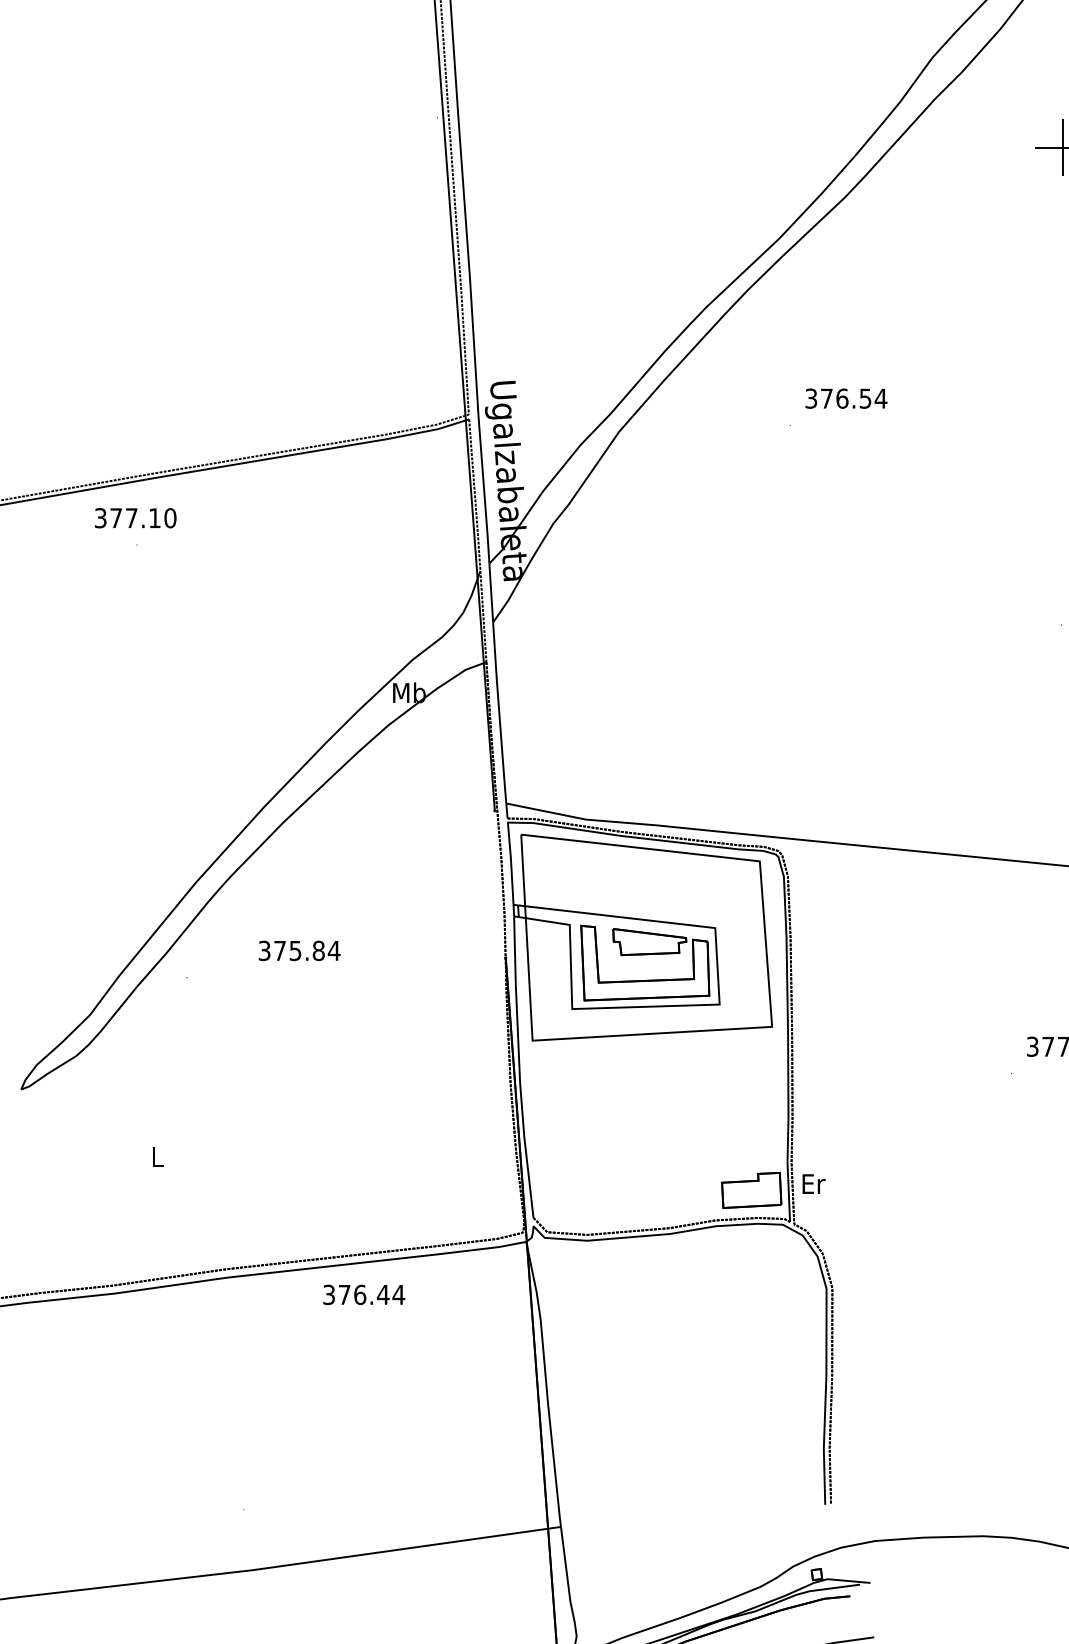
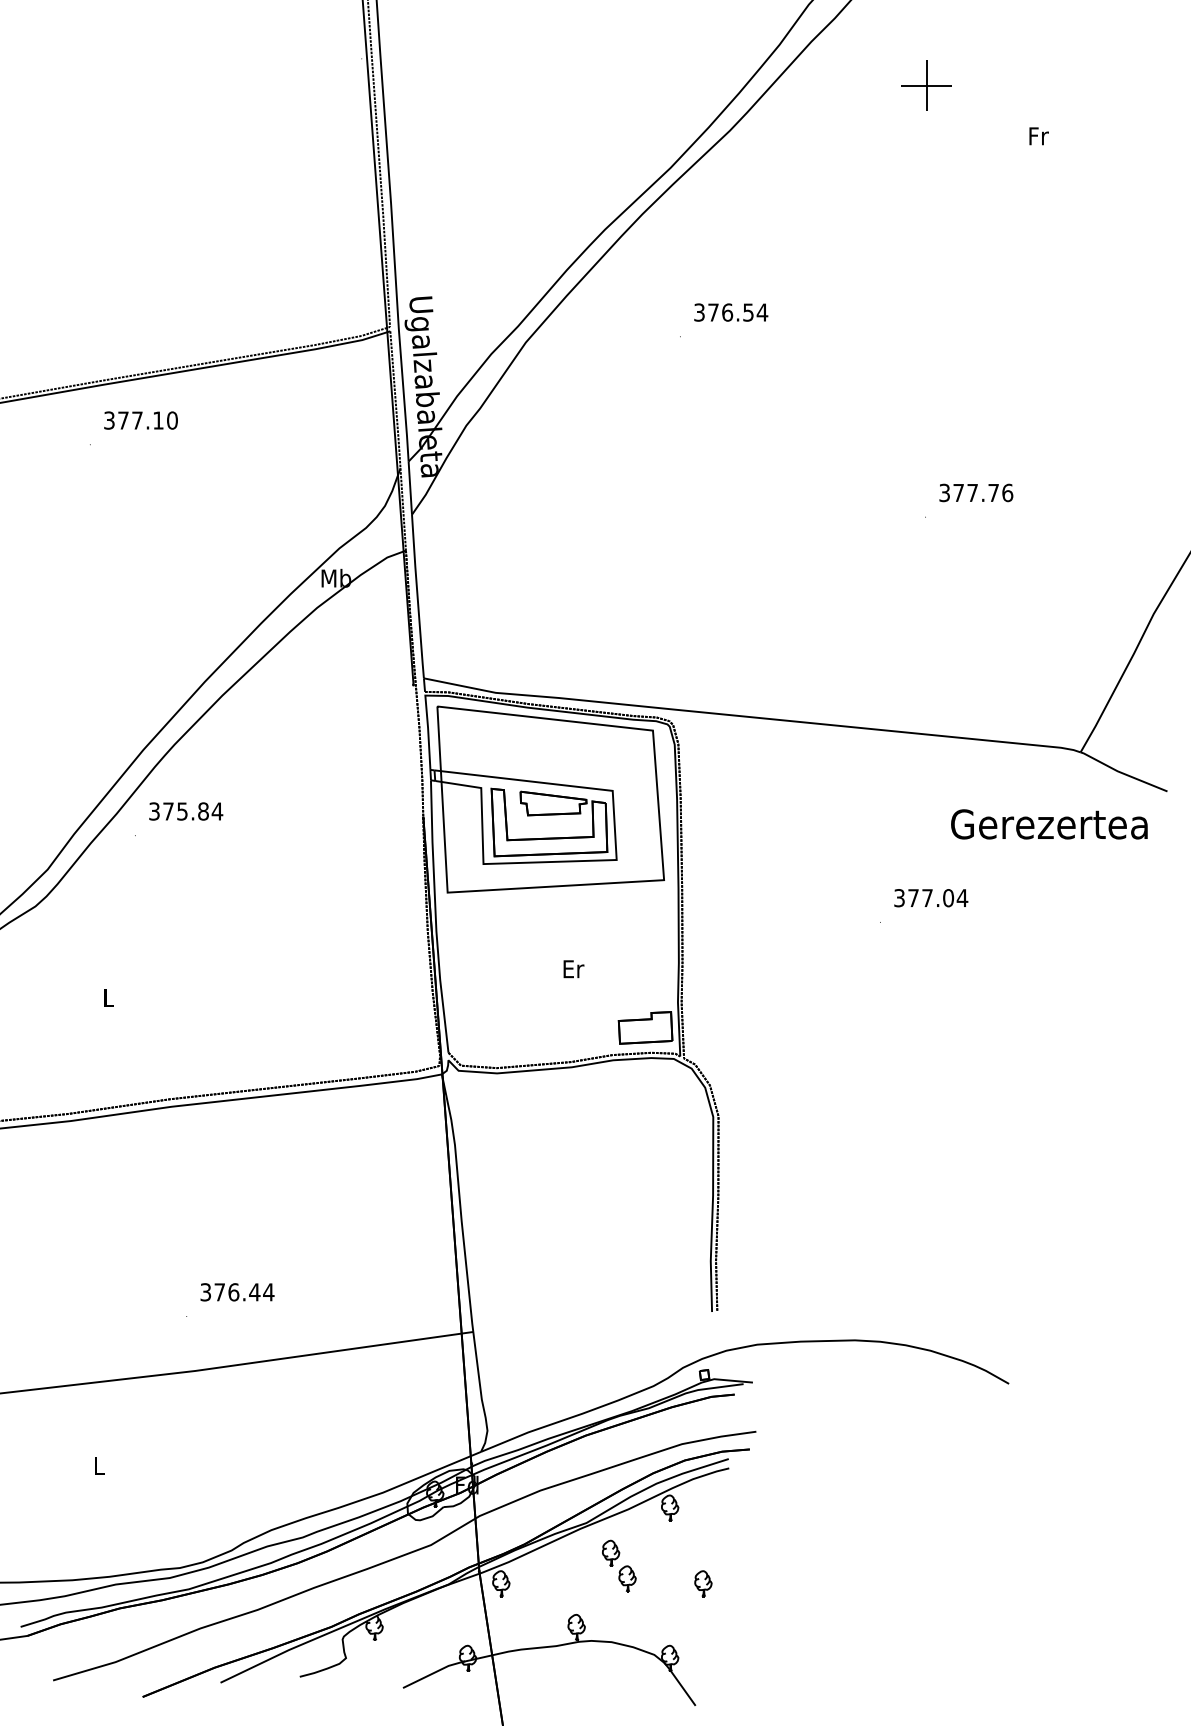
text: (135, 518) -> (140, 420), moved
text: (299, 950) -> (186, 811), moved
text: (813, 1184) -> (573, 969), moved
text: (364, 1295) -> (237, 1292), moved

